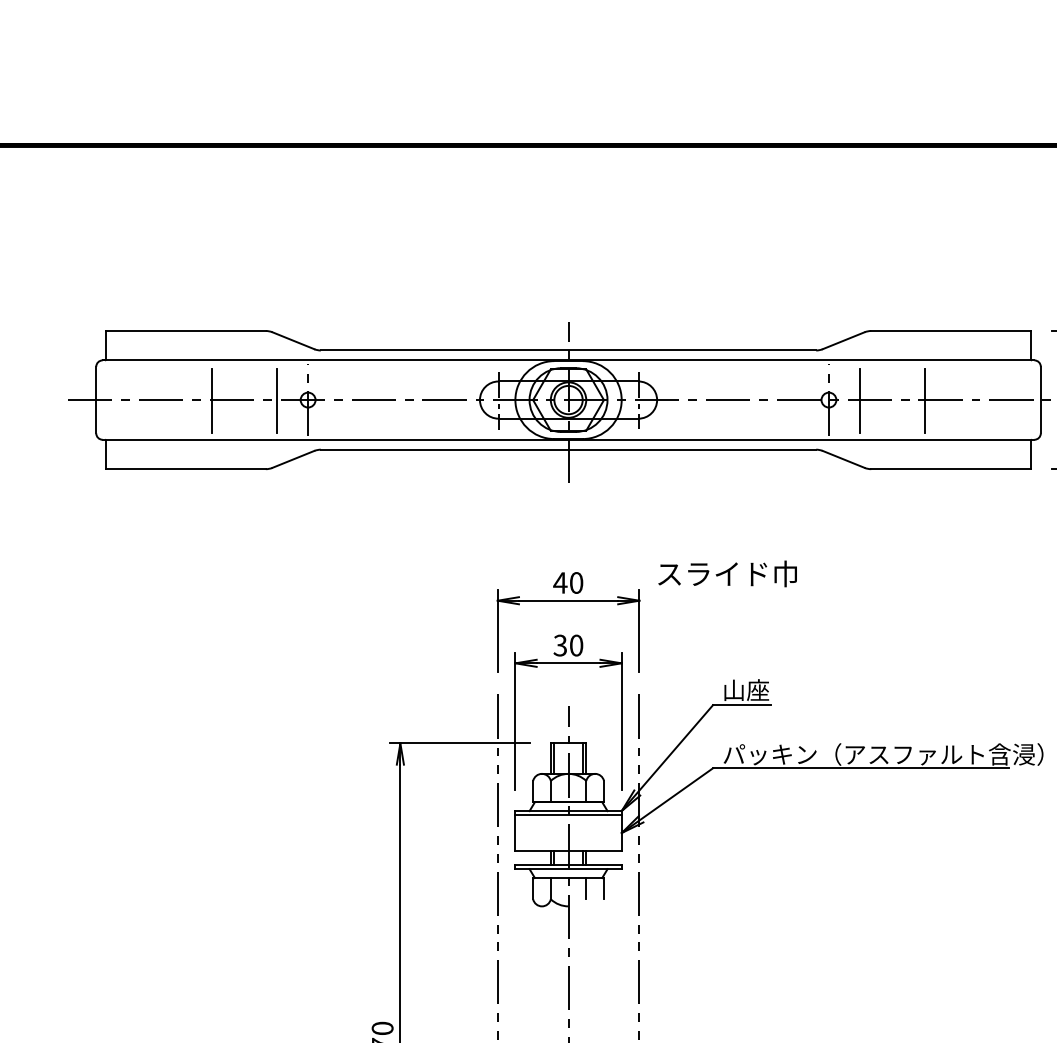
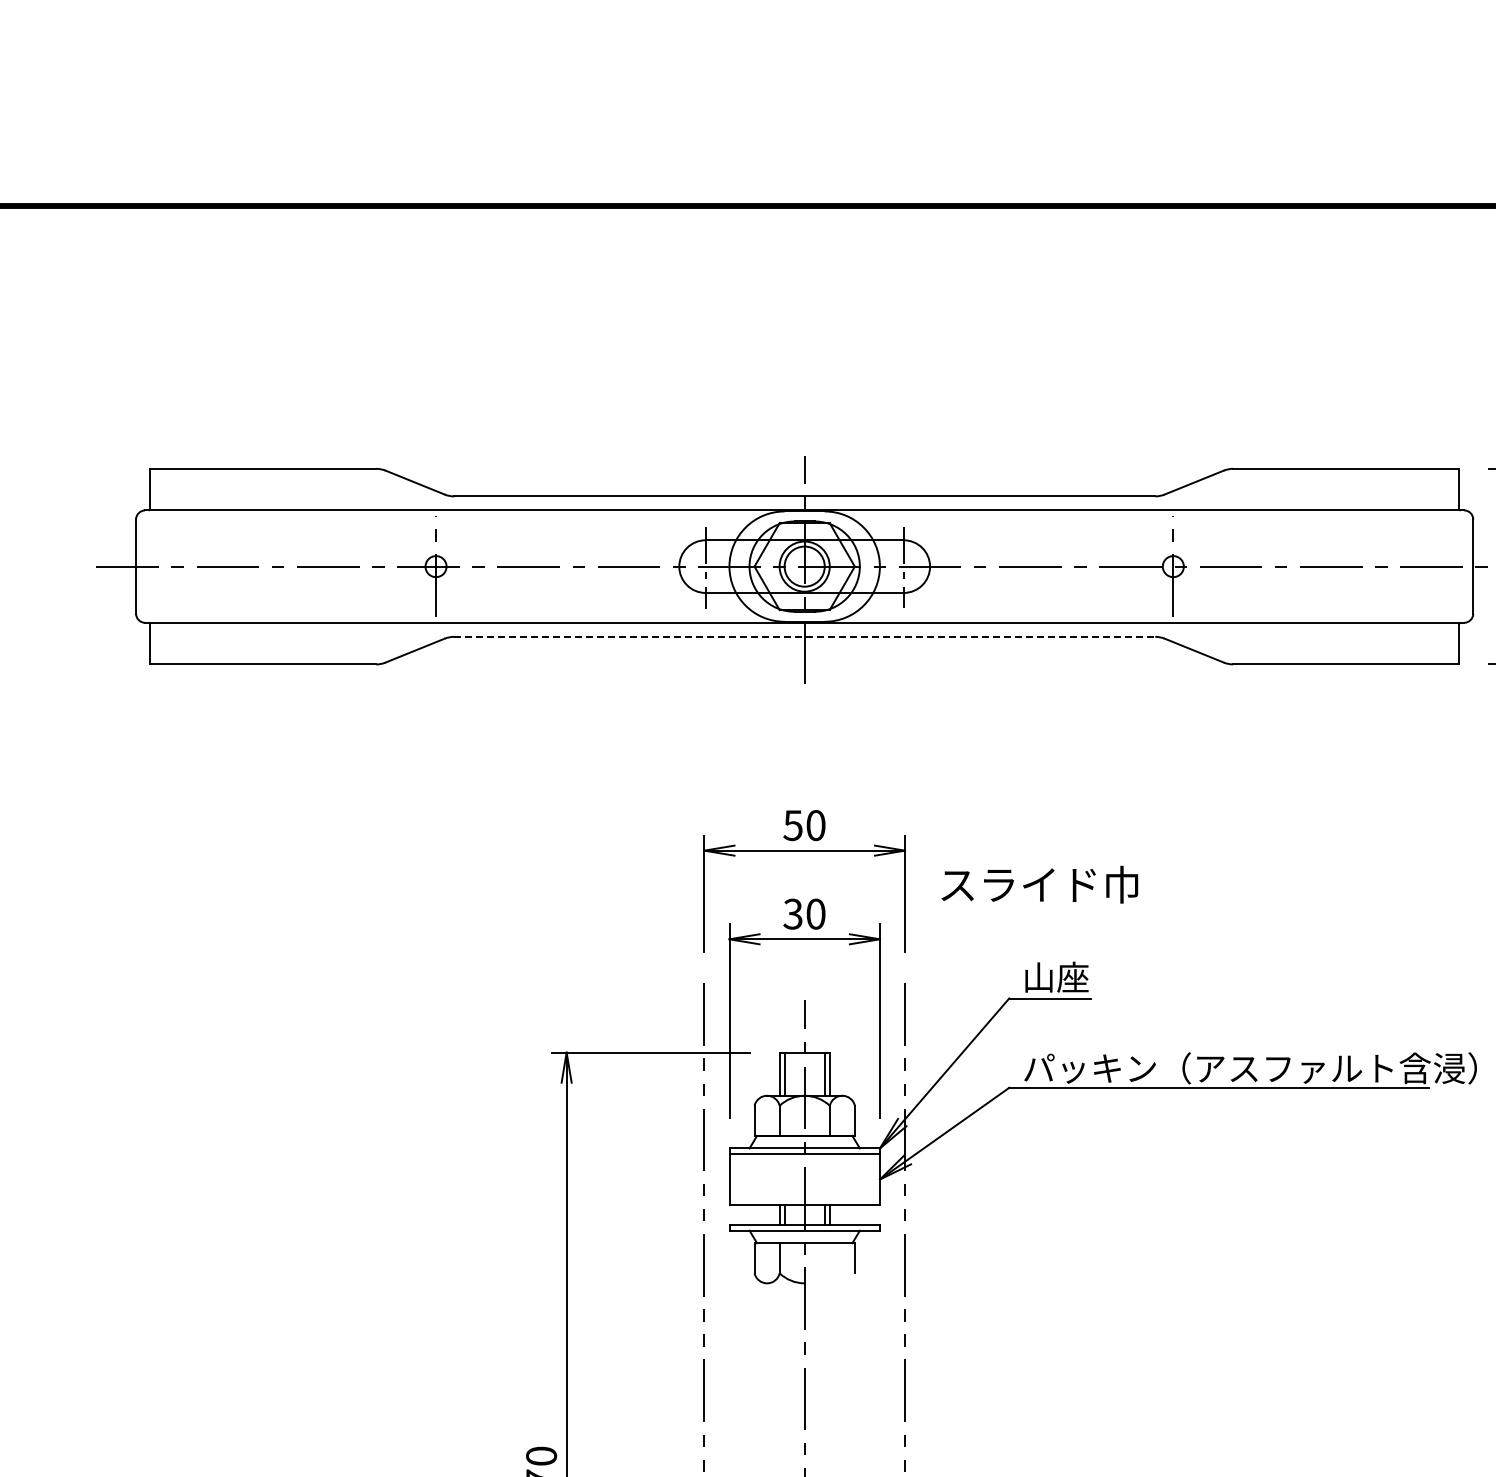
line: (211, 400) -> (299, 567), removed
line: (276, 400) -> (391, 567), removed
line: (860, 400) -> (1217, 567), removed
line: (925, 400) -> (1309, 567), removed
line: (568, 449) -> (804, 636), solid -> dashed
text: (727, 573) -> (1039, 884), moved
text: (559, 582) -> (792, 825), 40 -> 50
line: (586, 888) -> (829, 1258), removed

